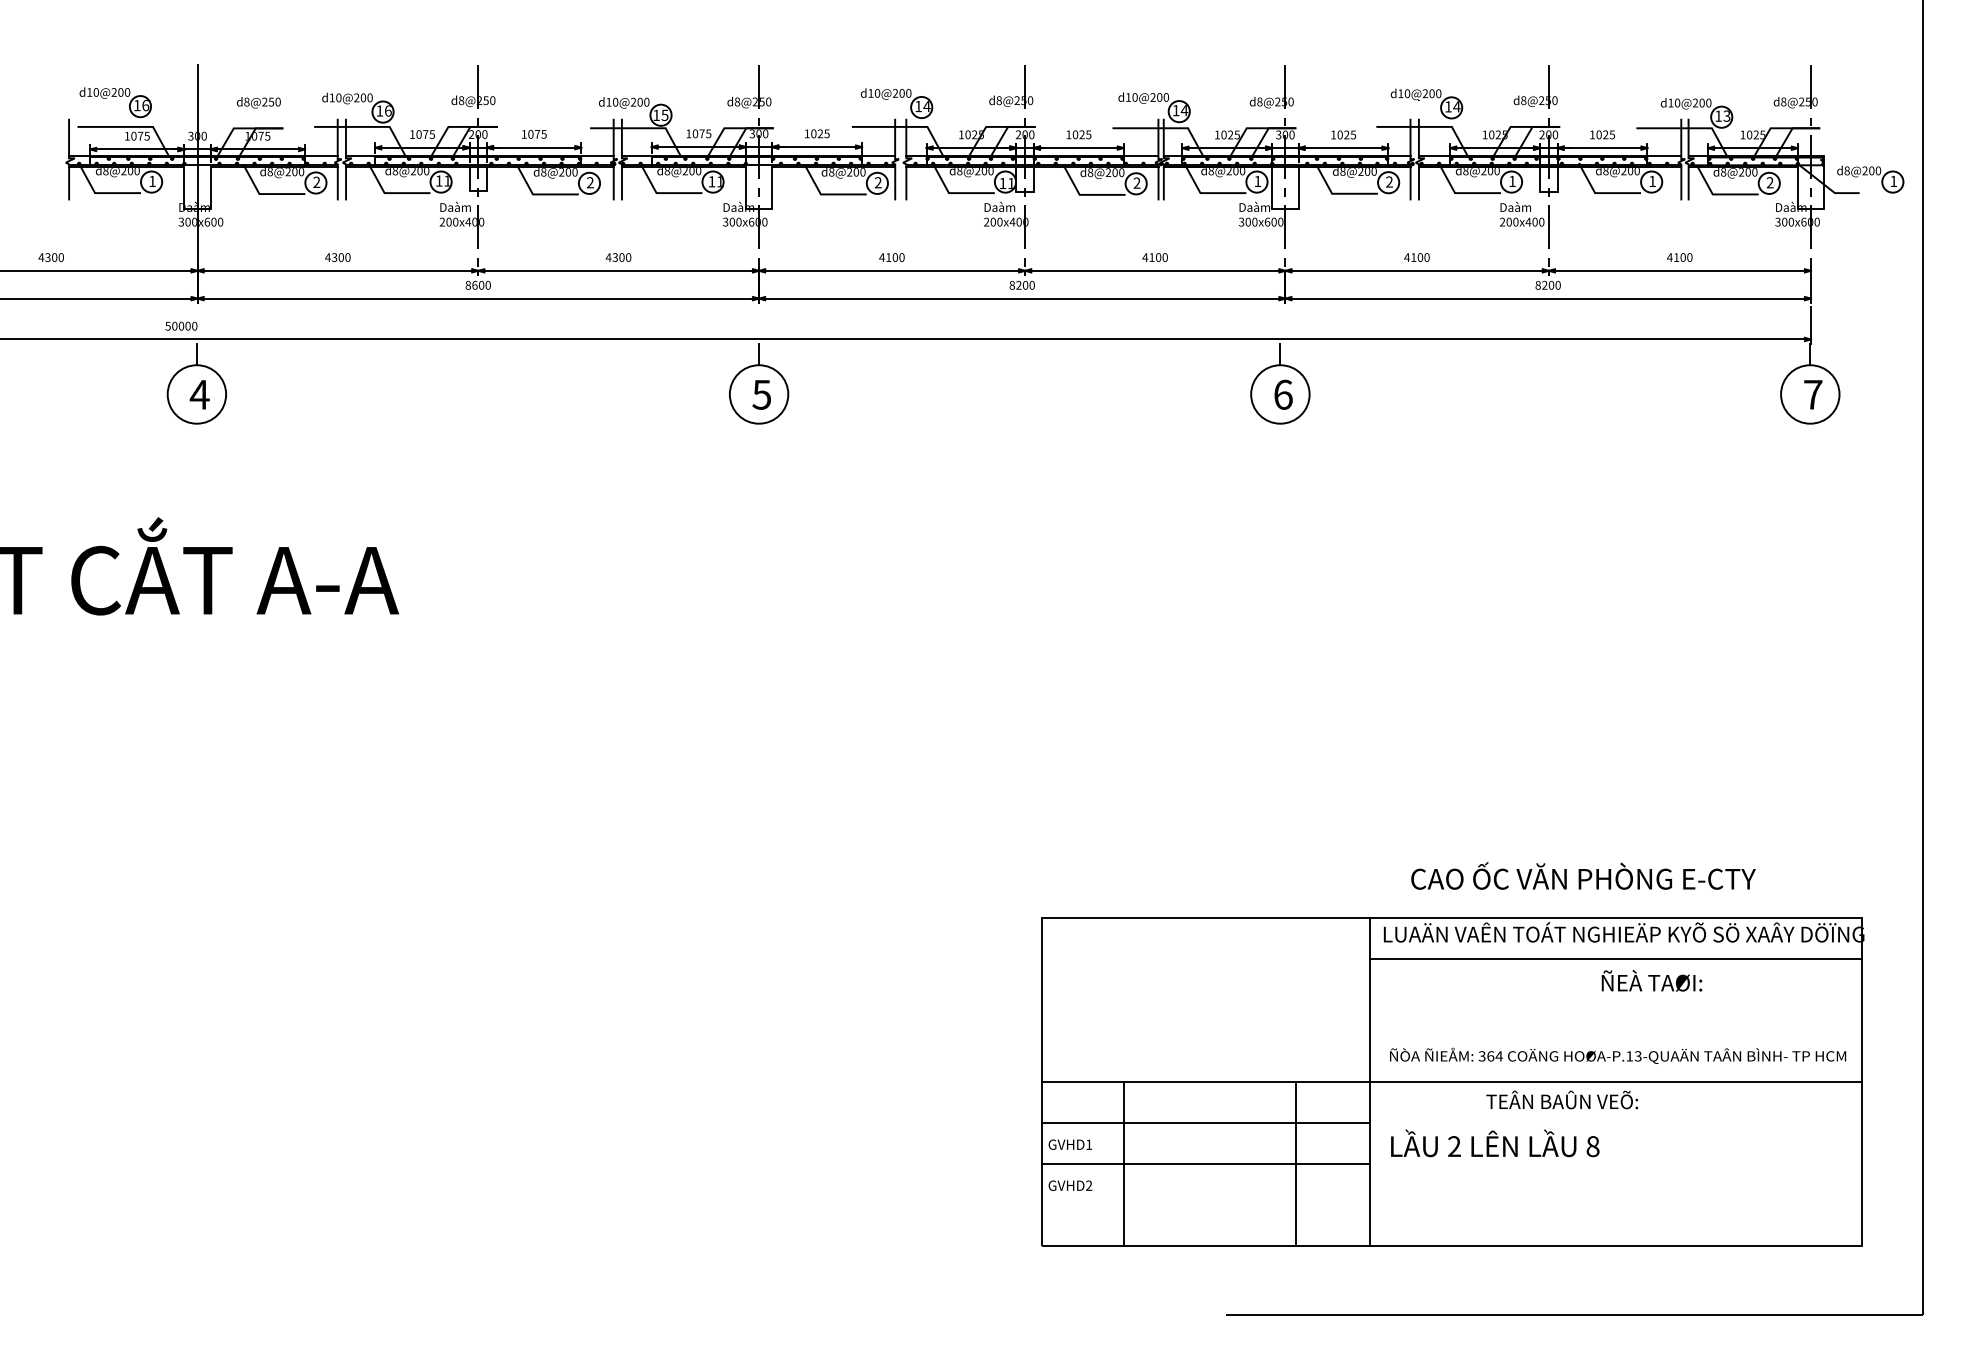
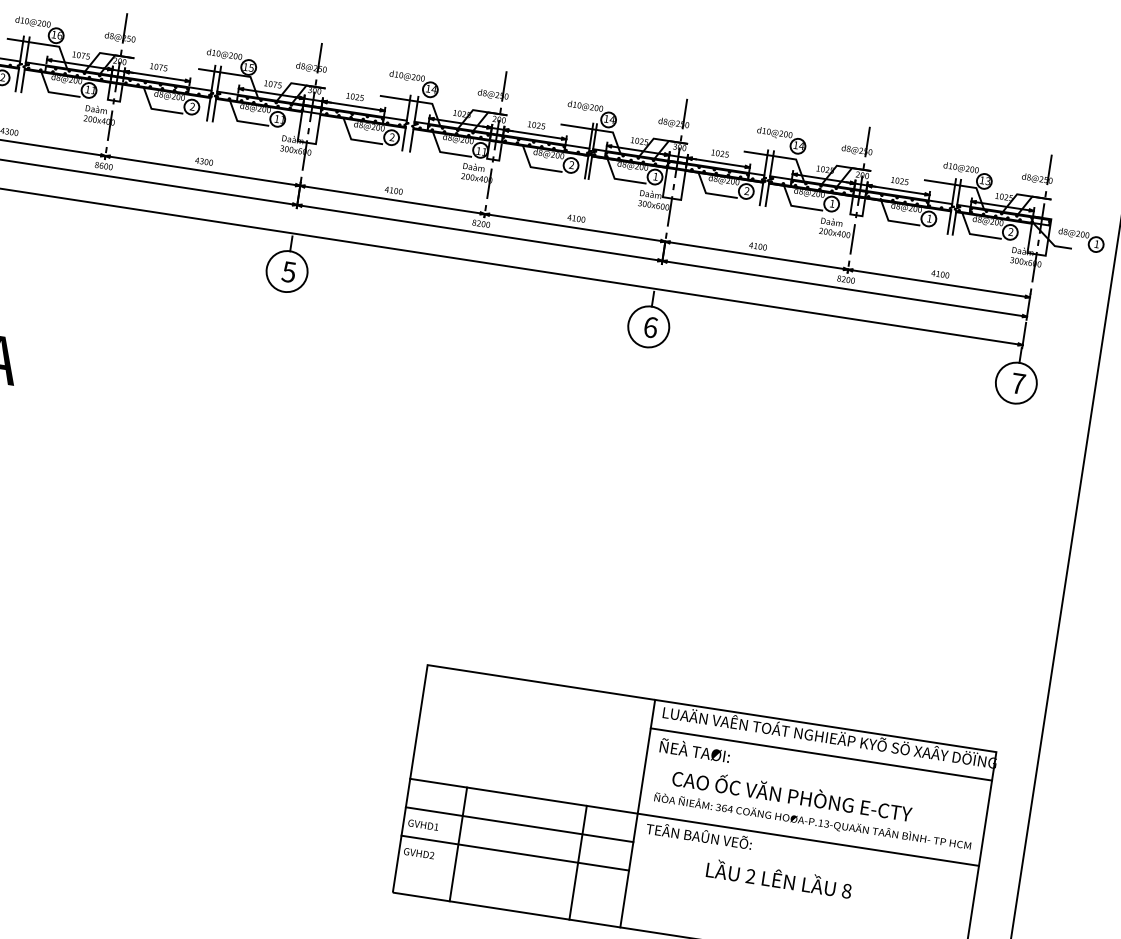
text: (1583, 875) -> (792, 794), moved
text: (1651, 980) -> (694, 750), moved
text: (1561, 1099) -> (698, 835), moved
text: (1495, 1143) -> (779, 878), moved

